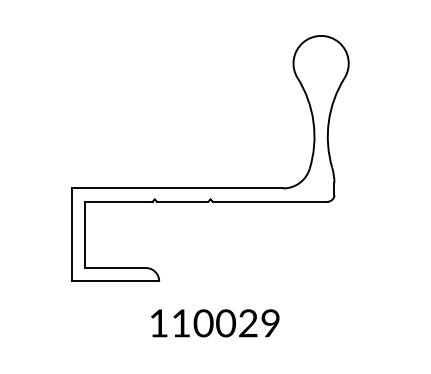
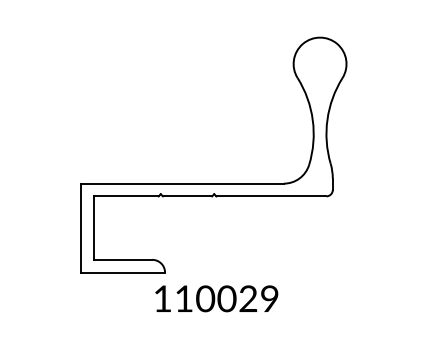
text: (215, 323) -> (216, 298), moved

